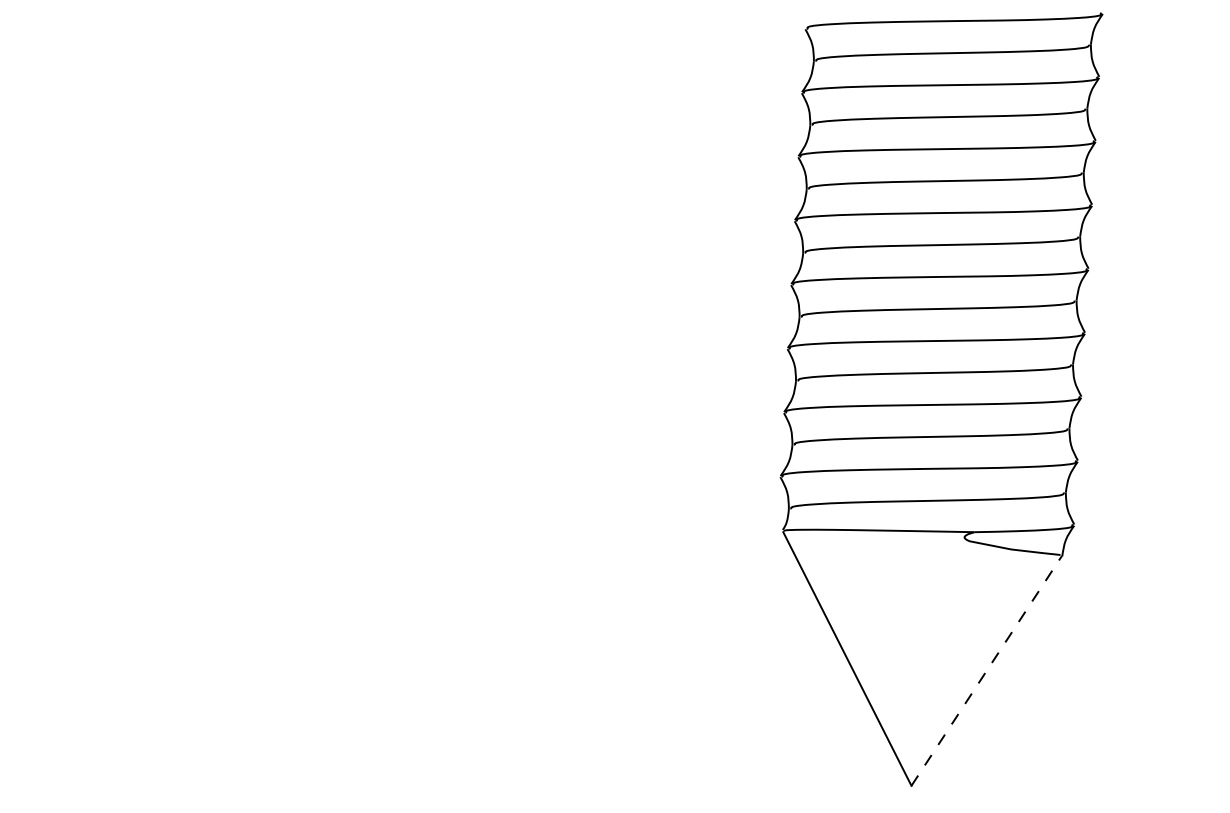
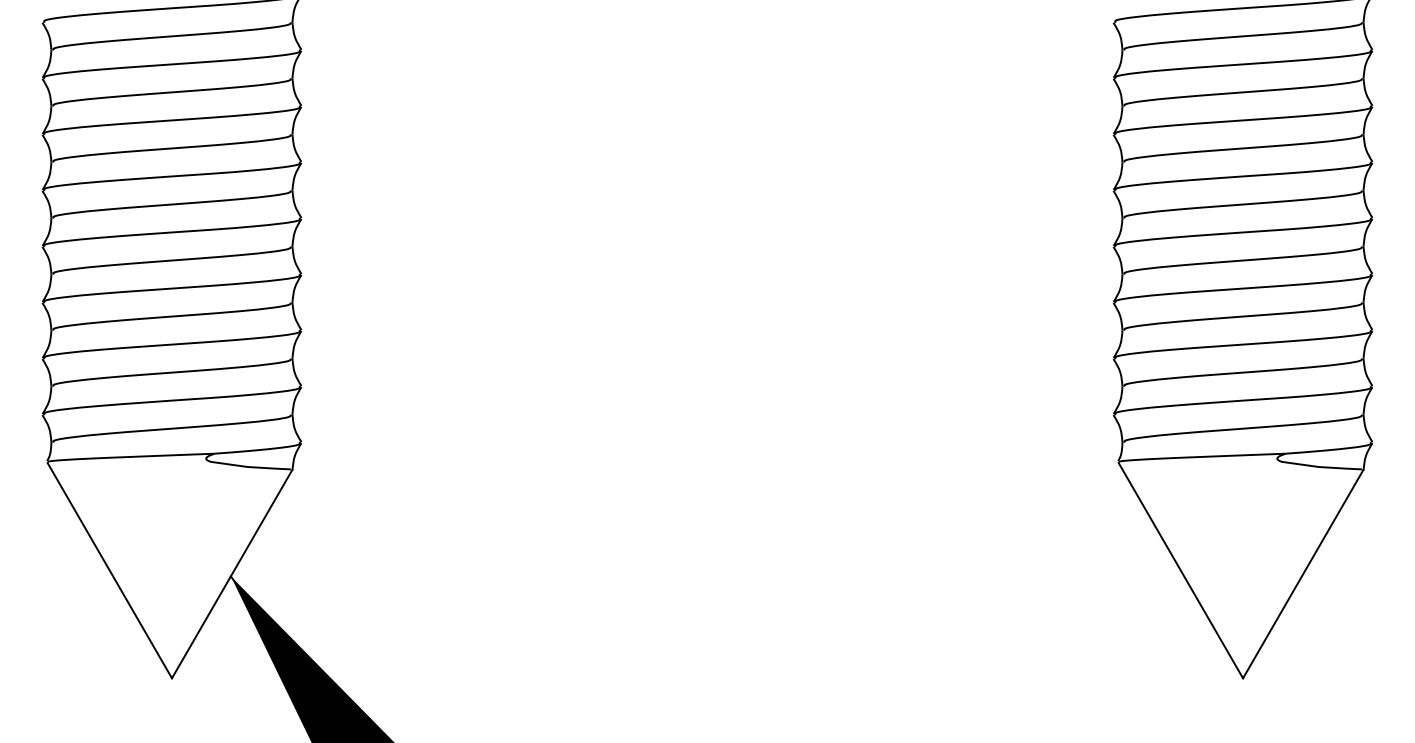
line: (987, 670) -> (1303, 573), dashed -> solid

